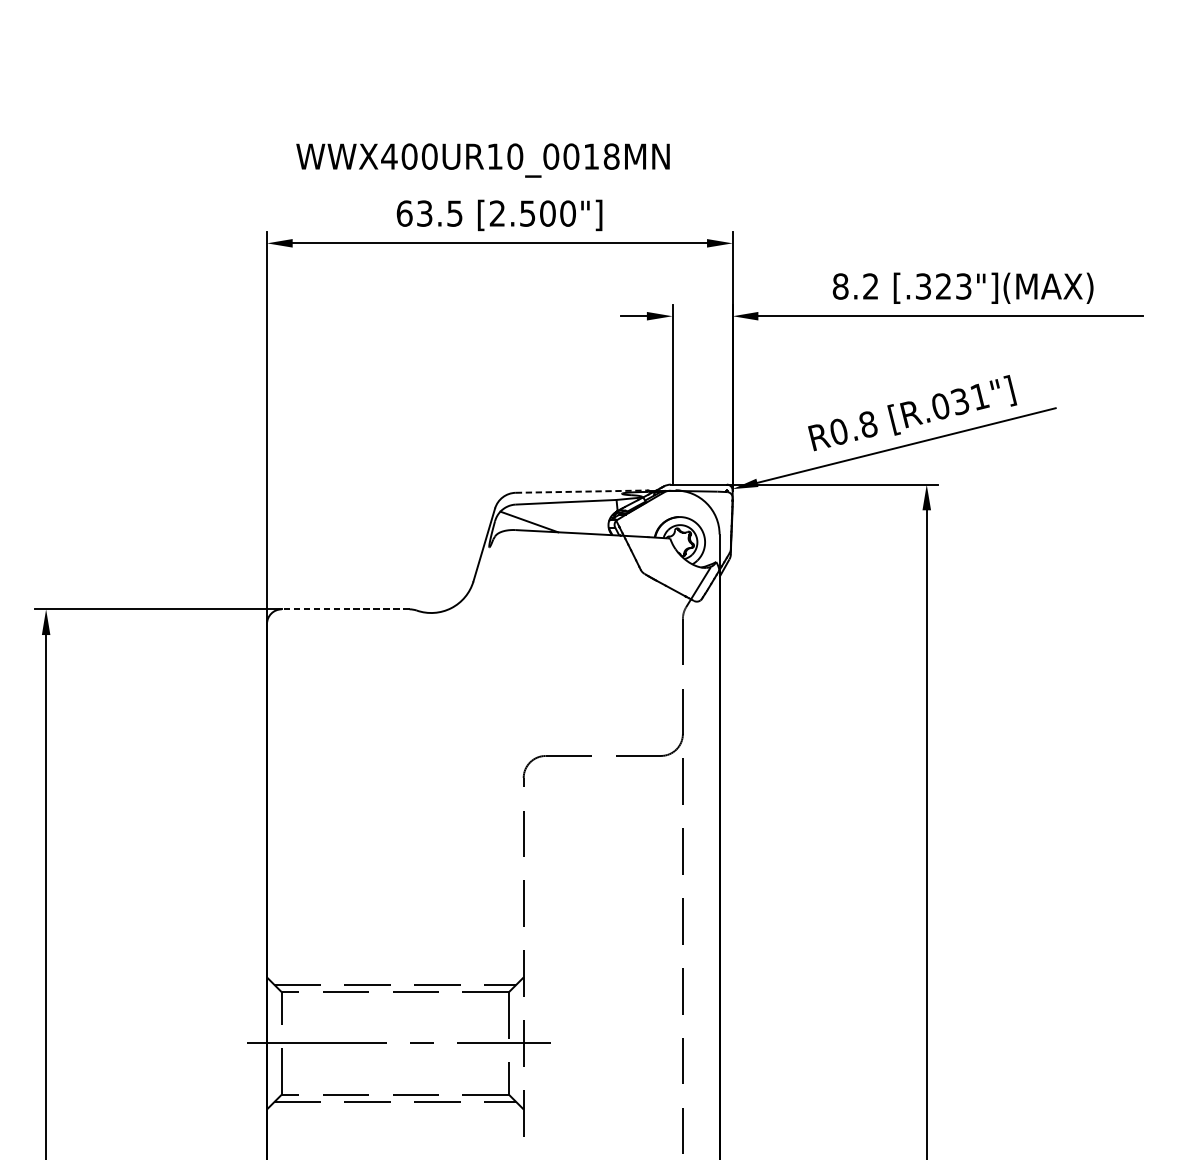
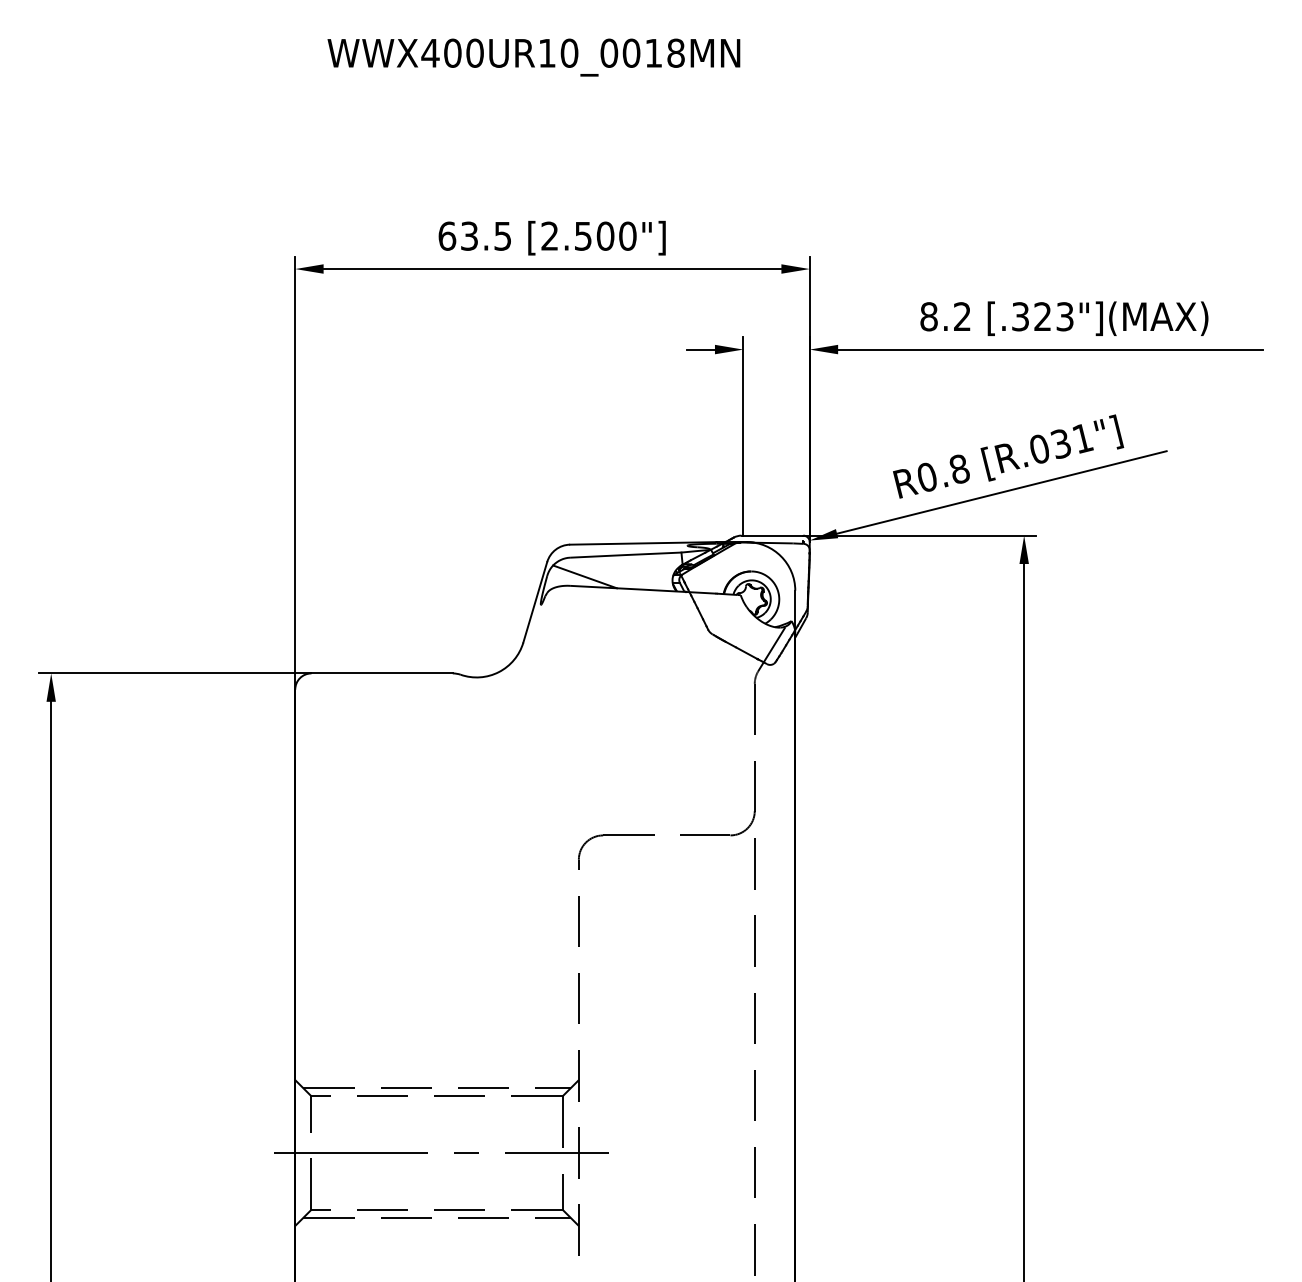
text: (482, 160) -> (533, 57), moved
line: (582, 491) -> (643, 543), dashed -> solid
line: (345, 609) -> (382, 673), dashed -> solid

